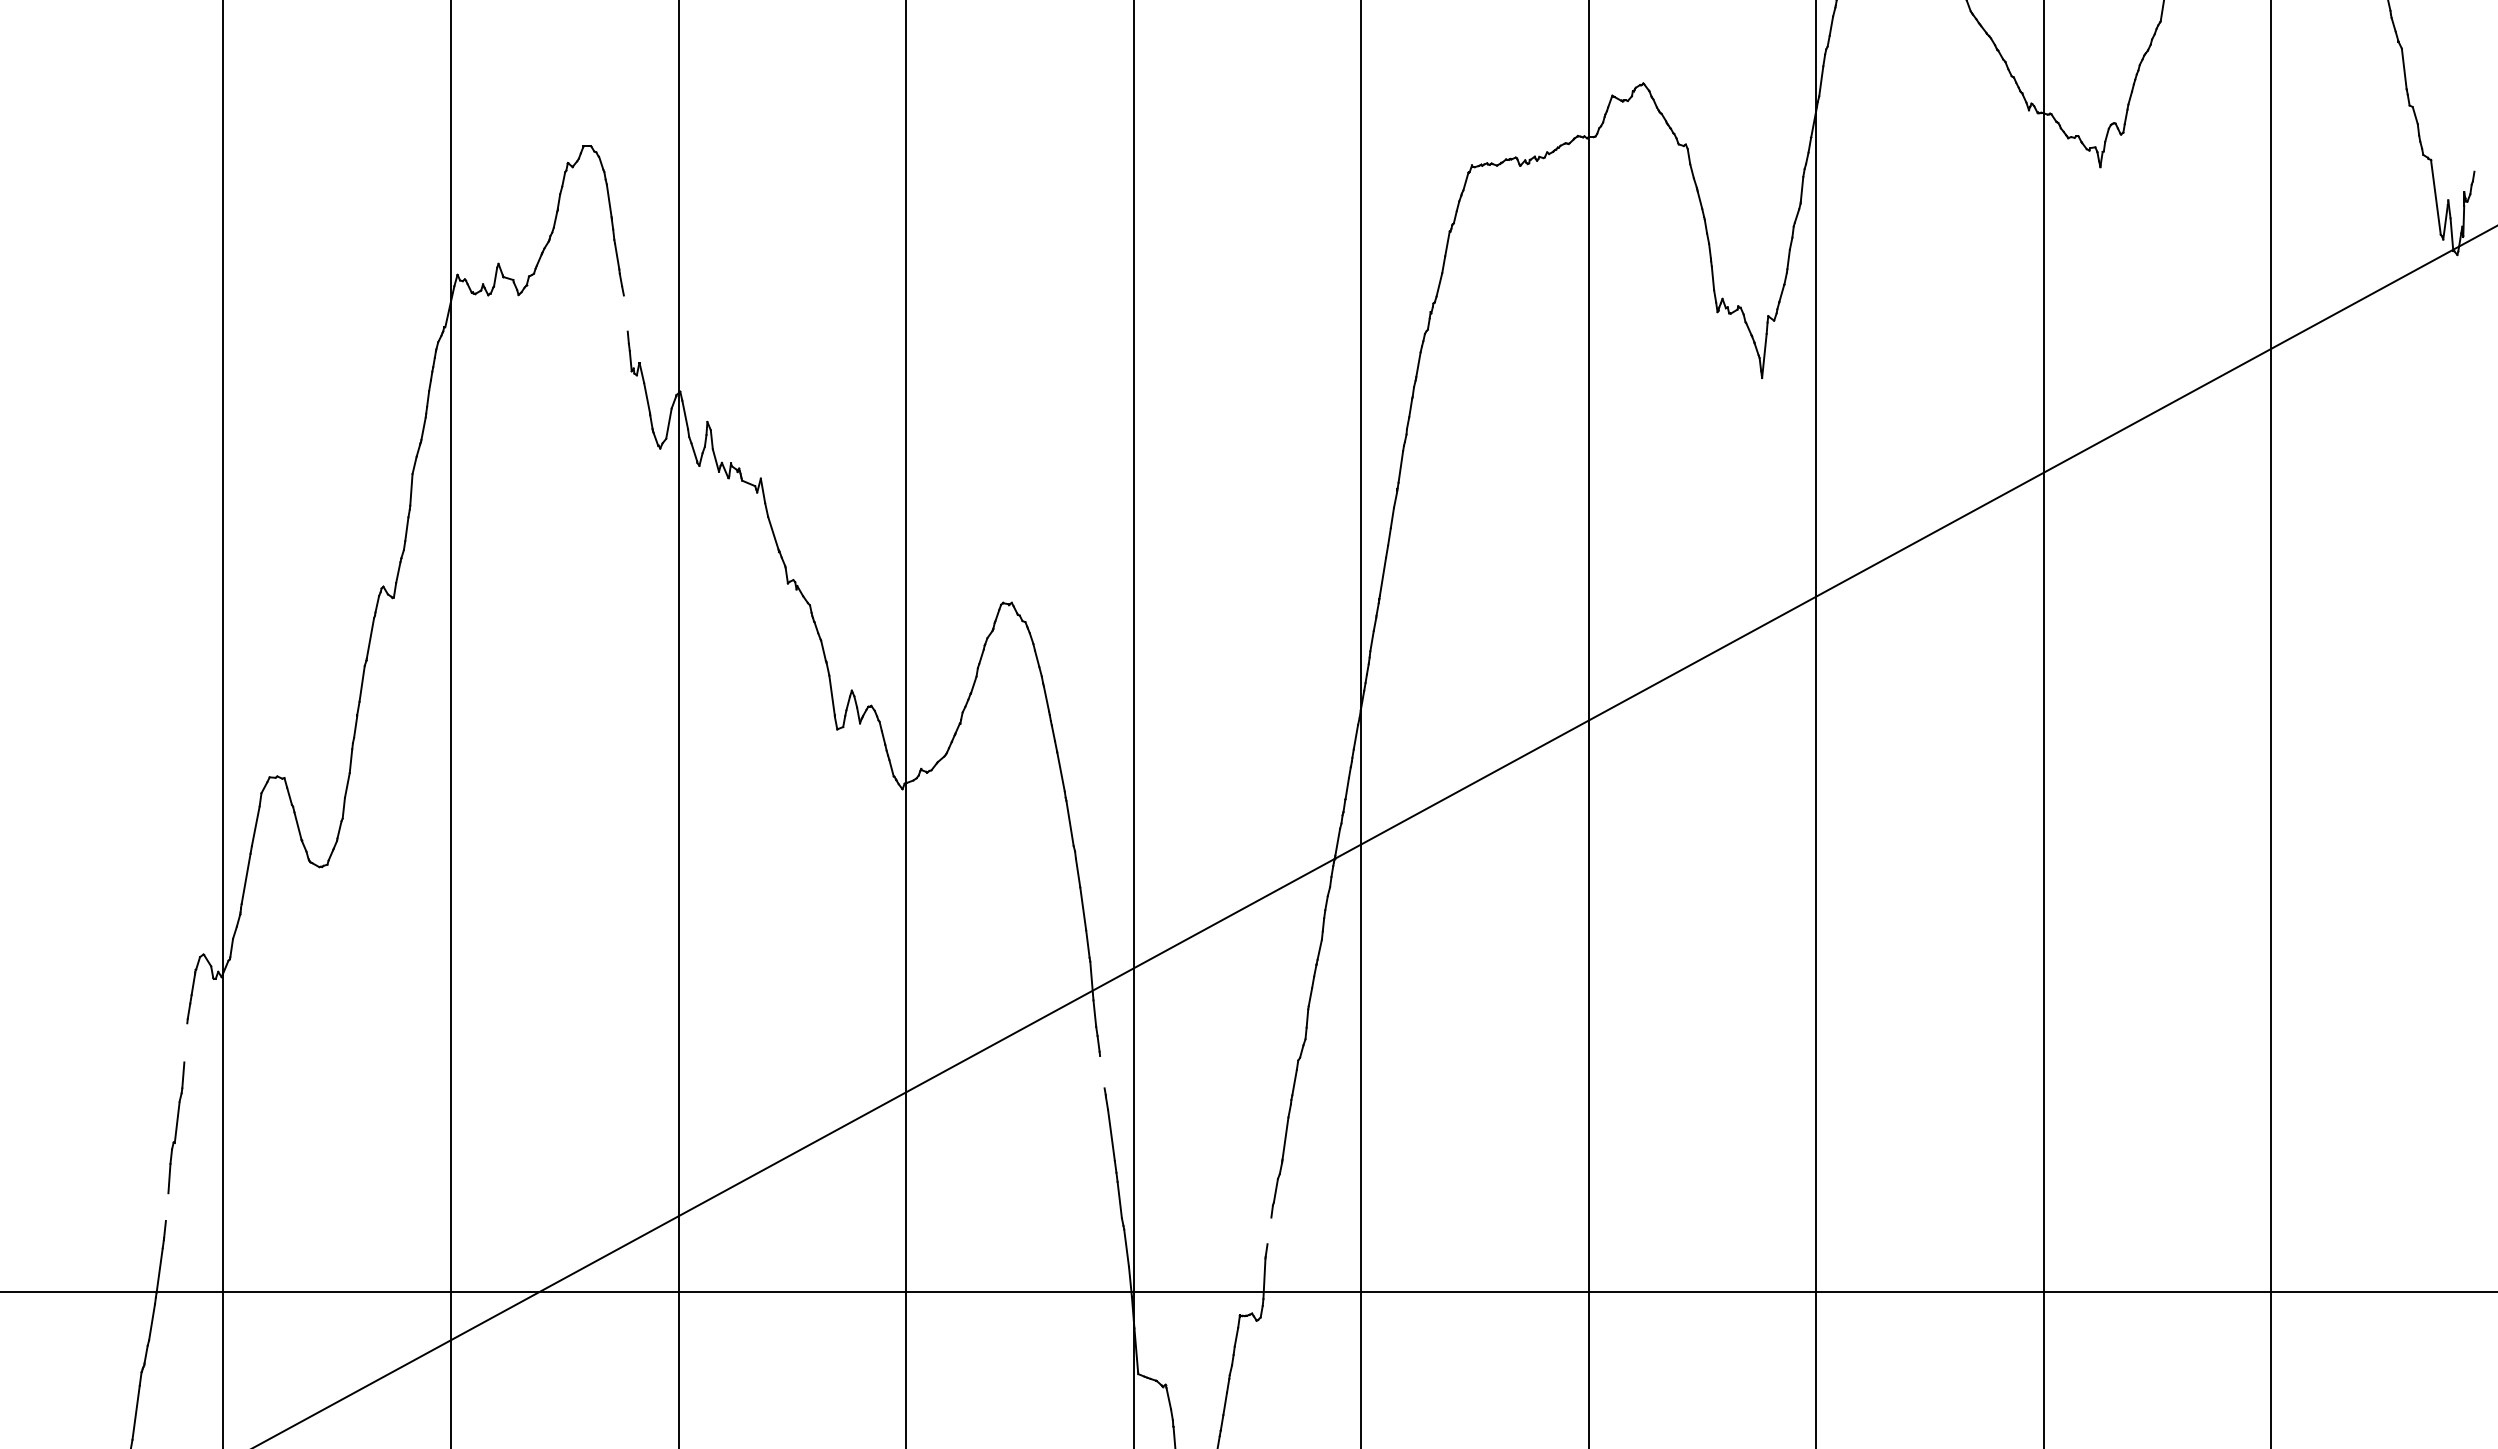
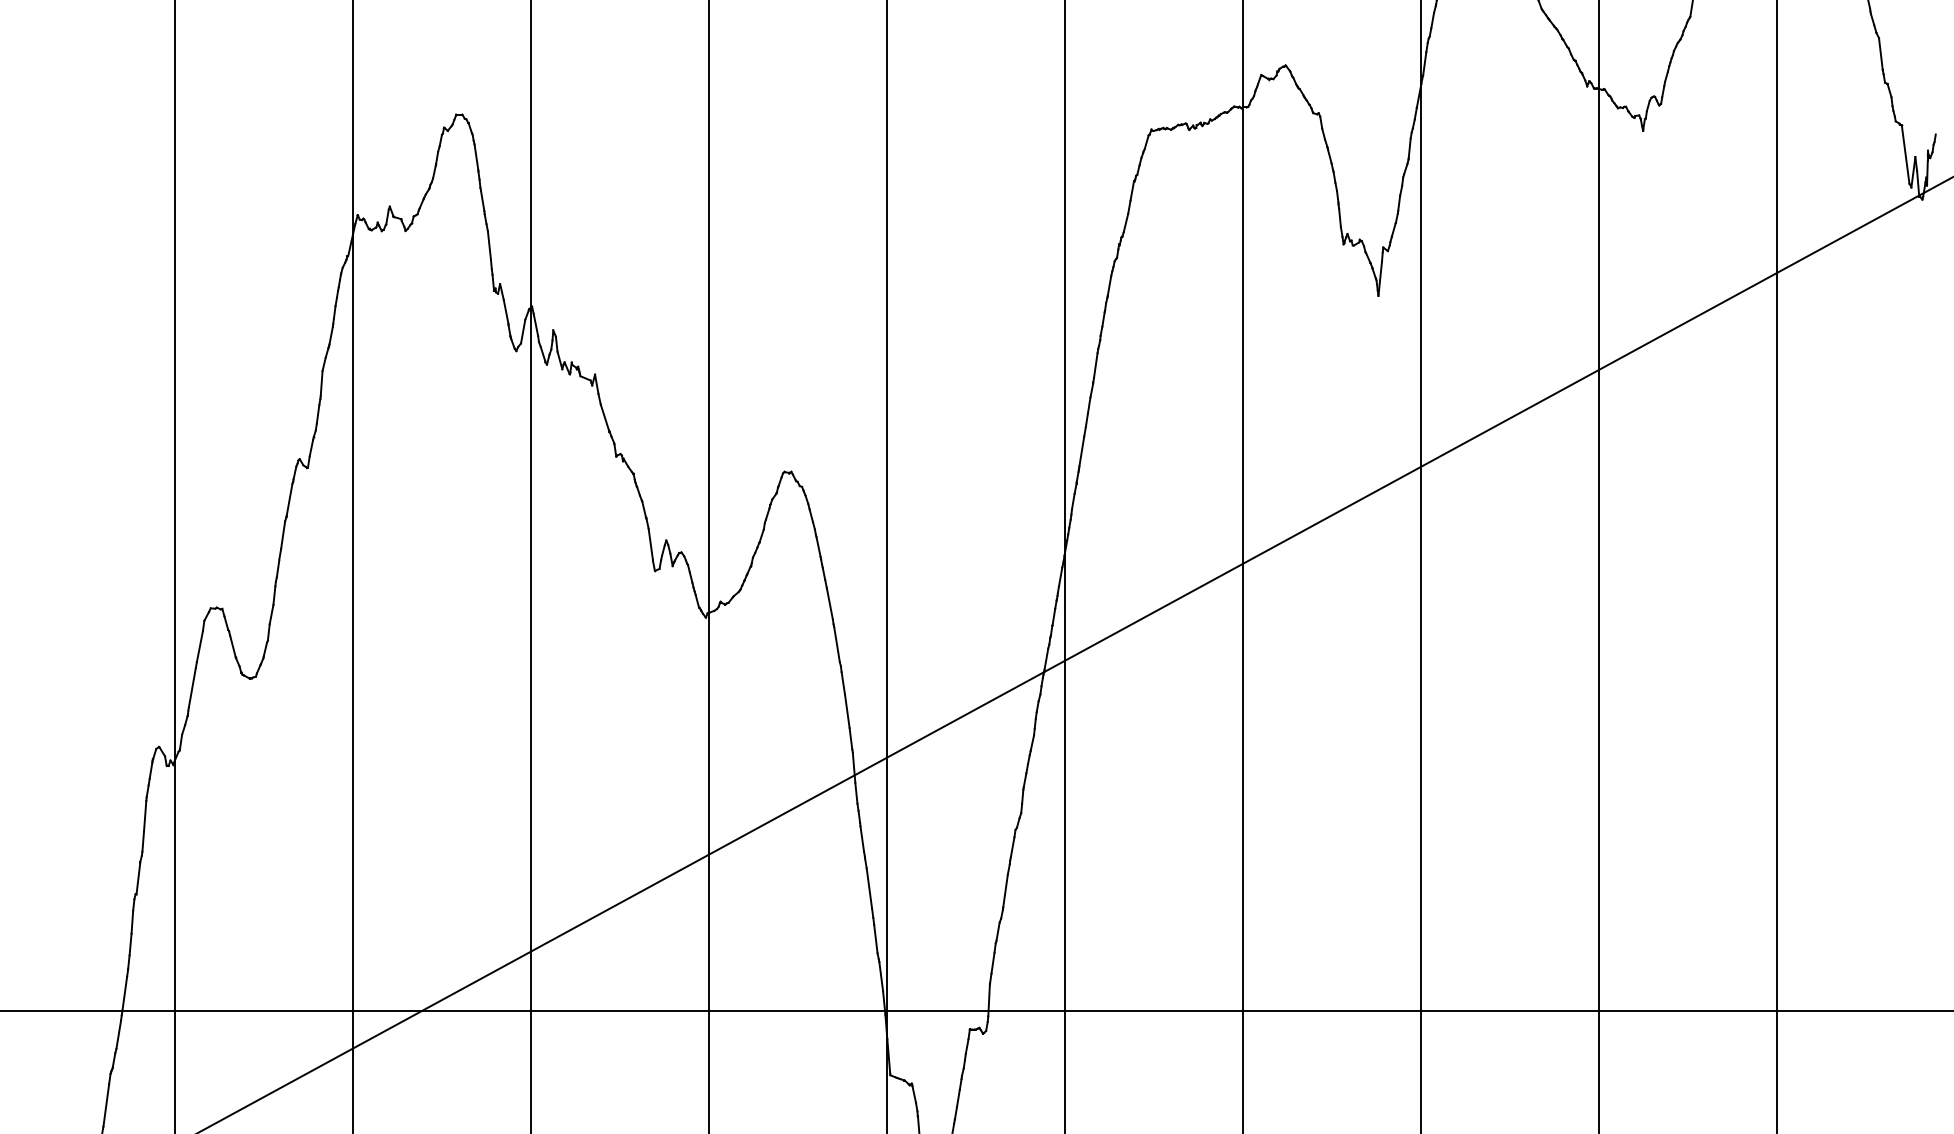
line: (625, 313) -> (489, 245), added
line: (185, 1042) -> (144, 815), added
line: (1102, 1072) -> (862, 839), added
line: (166, 1206) -> (130, 944), added
line: (1269, 1230) -> (993, 962), added

